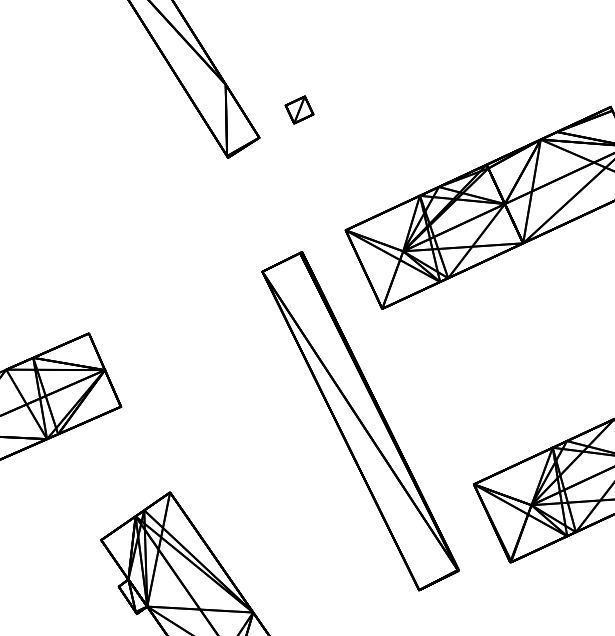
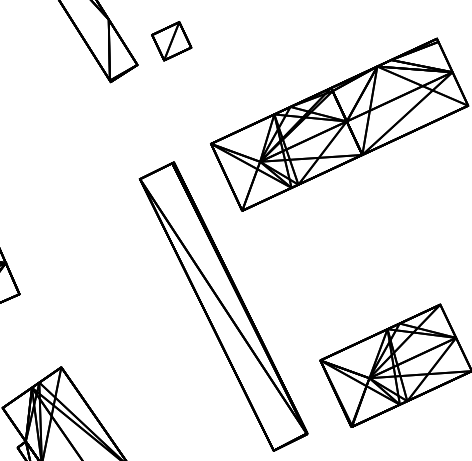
part: (299, 109) -> (171, 40), size x1.67

